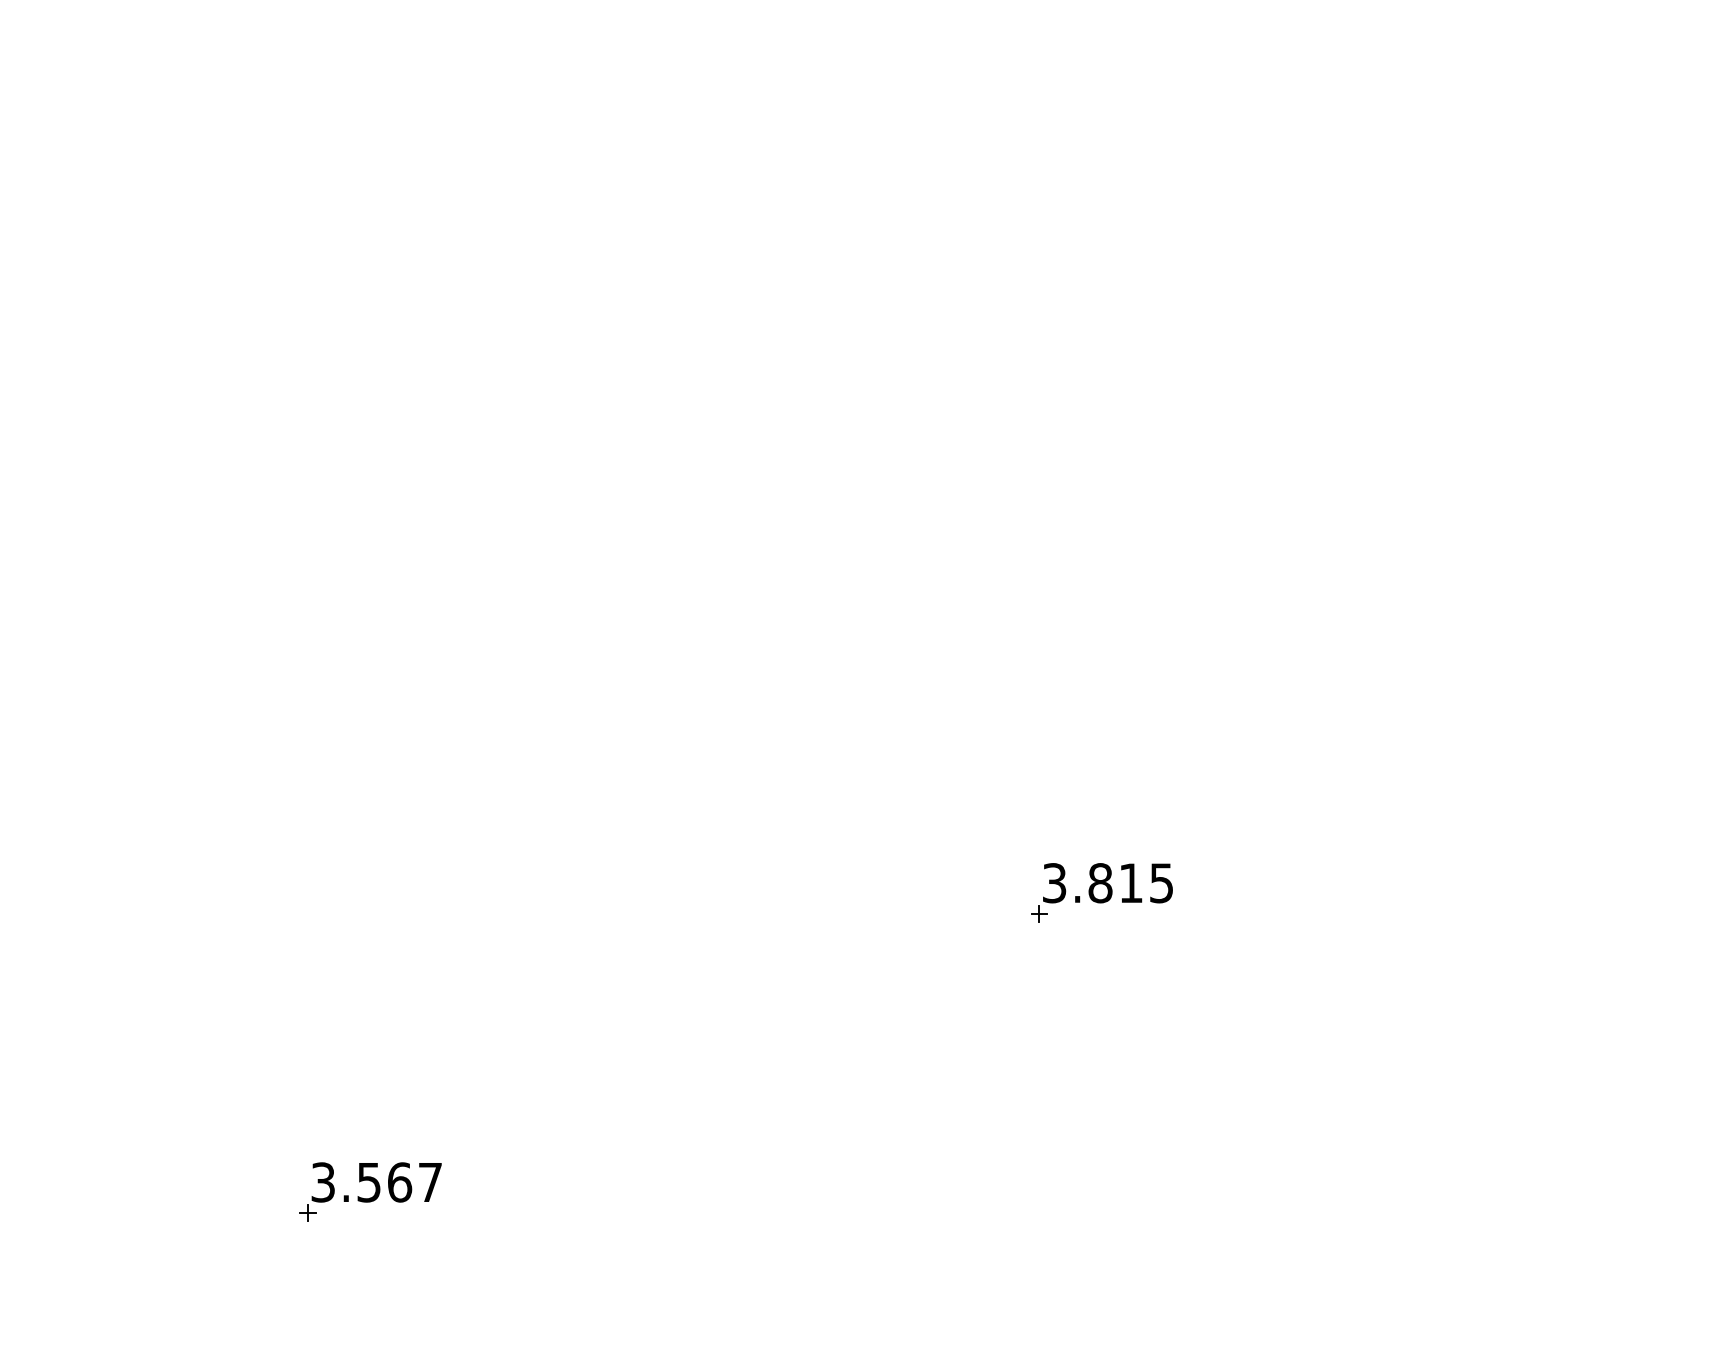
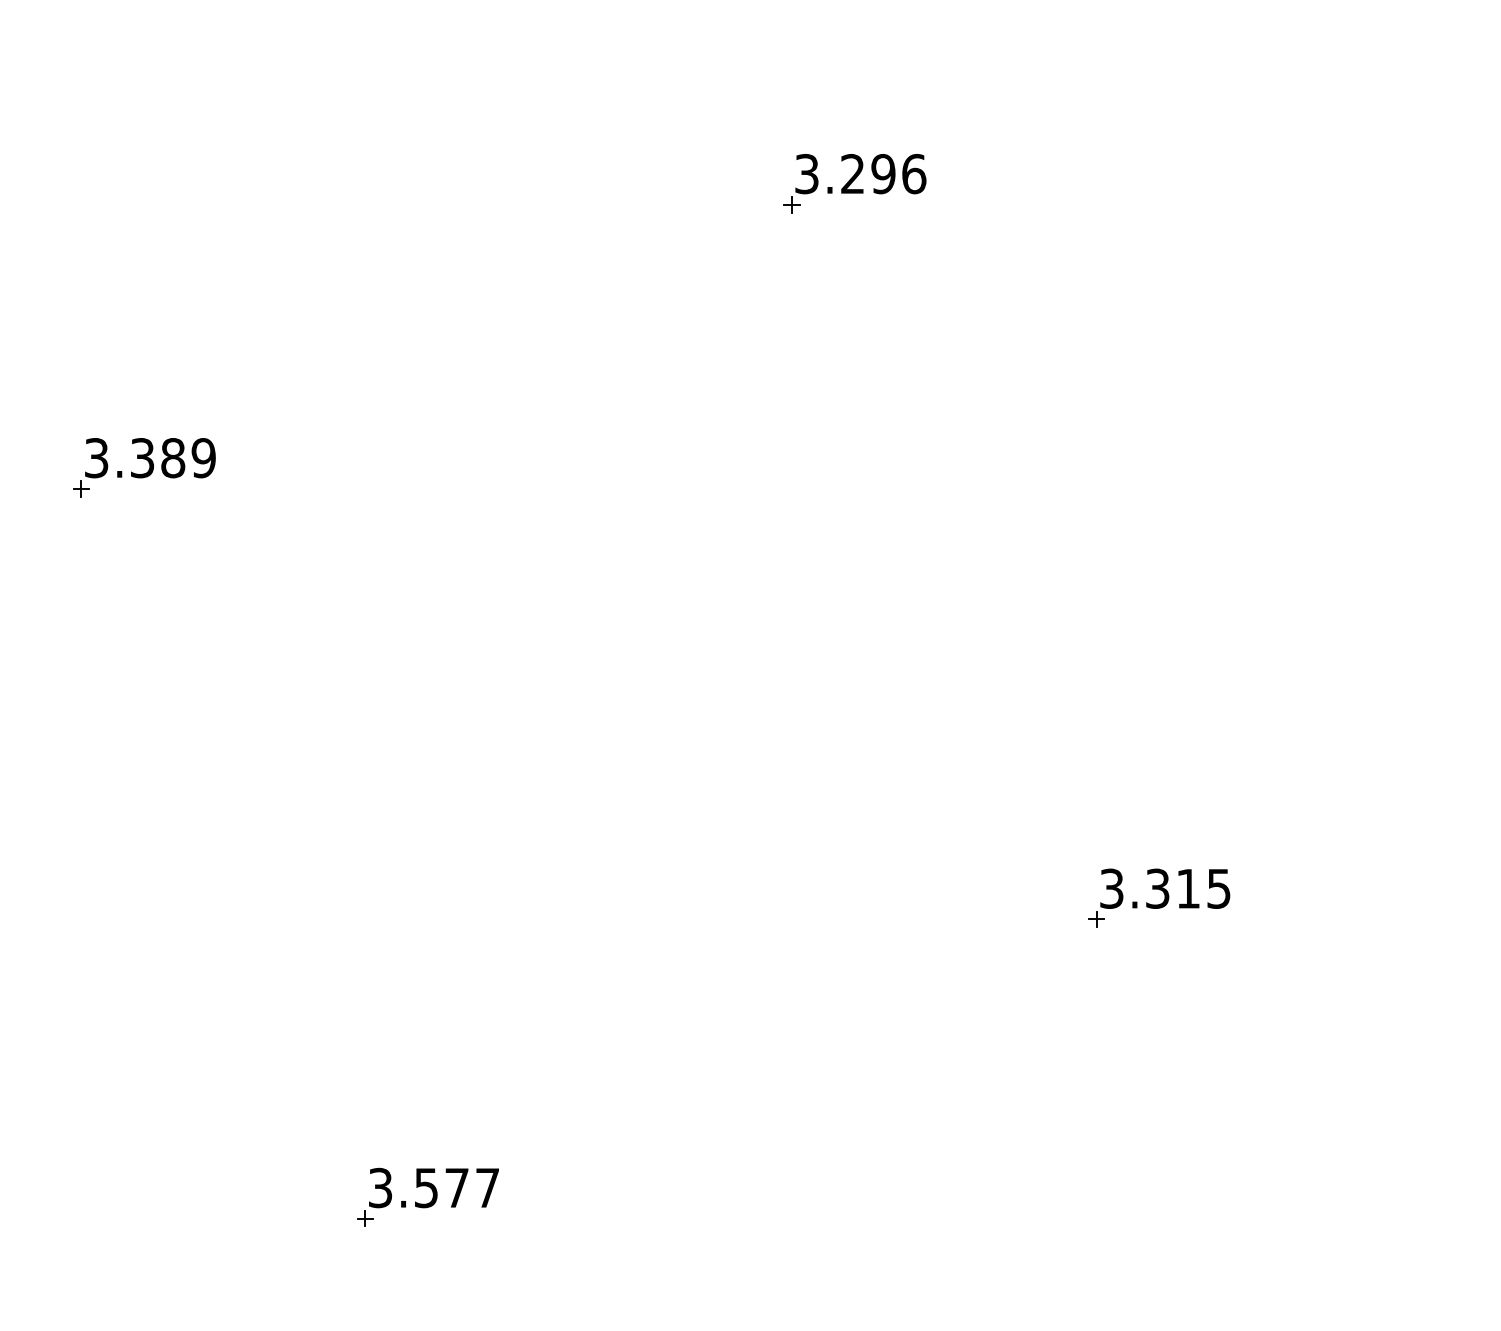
part: (797, 177) -> (854, 183), added
part: (86, 461) -> (143, 467), added
text: (1100, 883) -> (1157, 889), 3.815 -> 3.315
text: (400, 1182) -> (457, 1188), 3.567 -> 3.577

